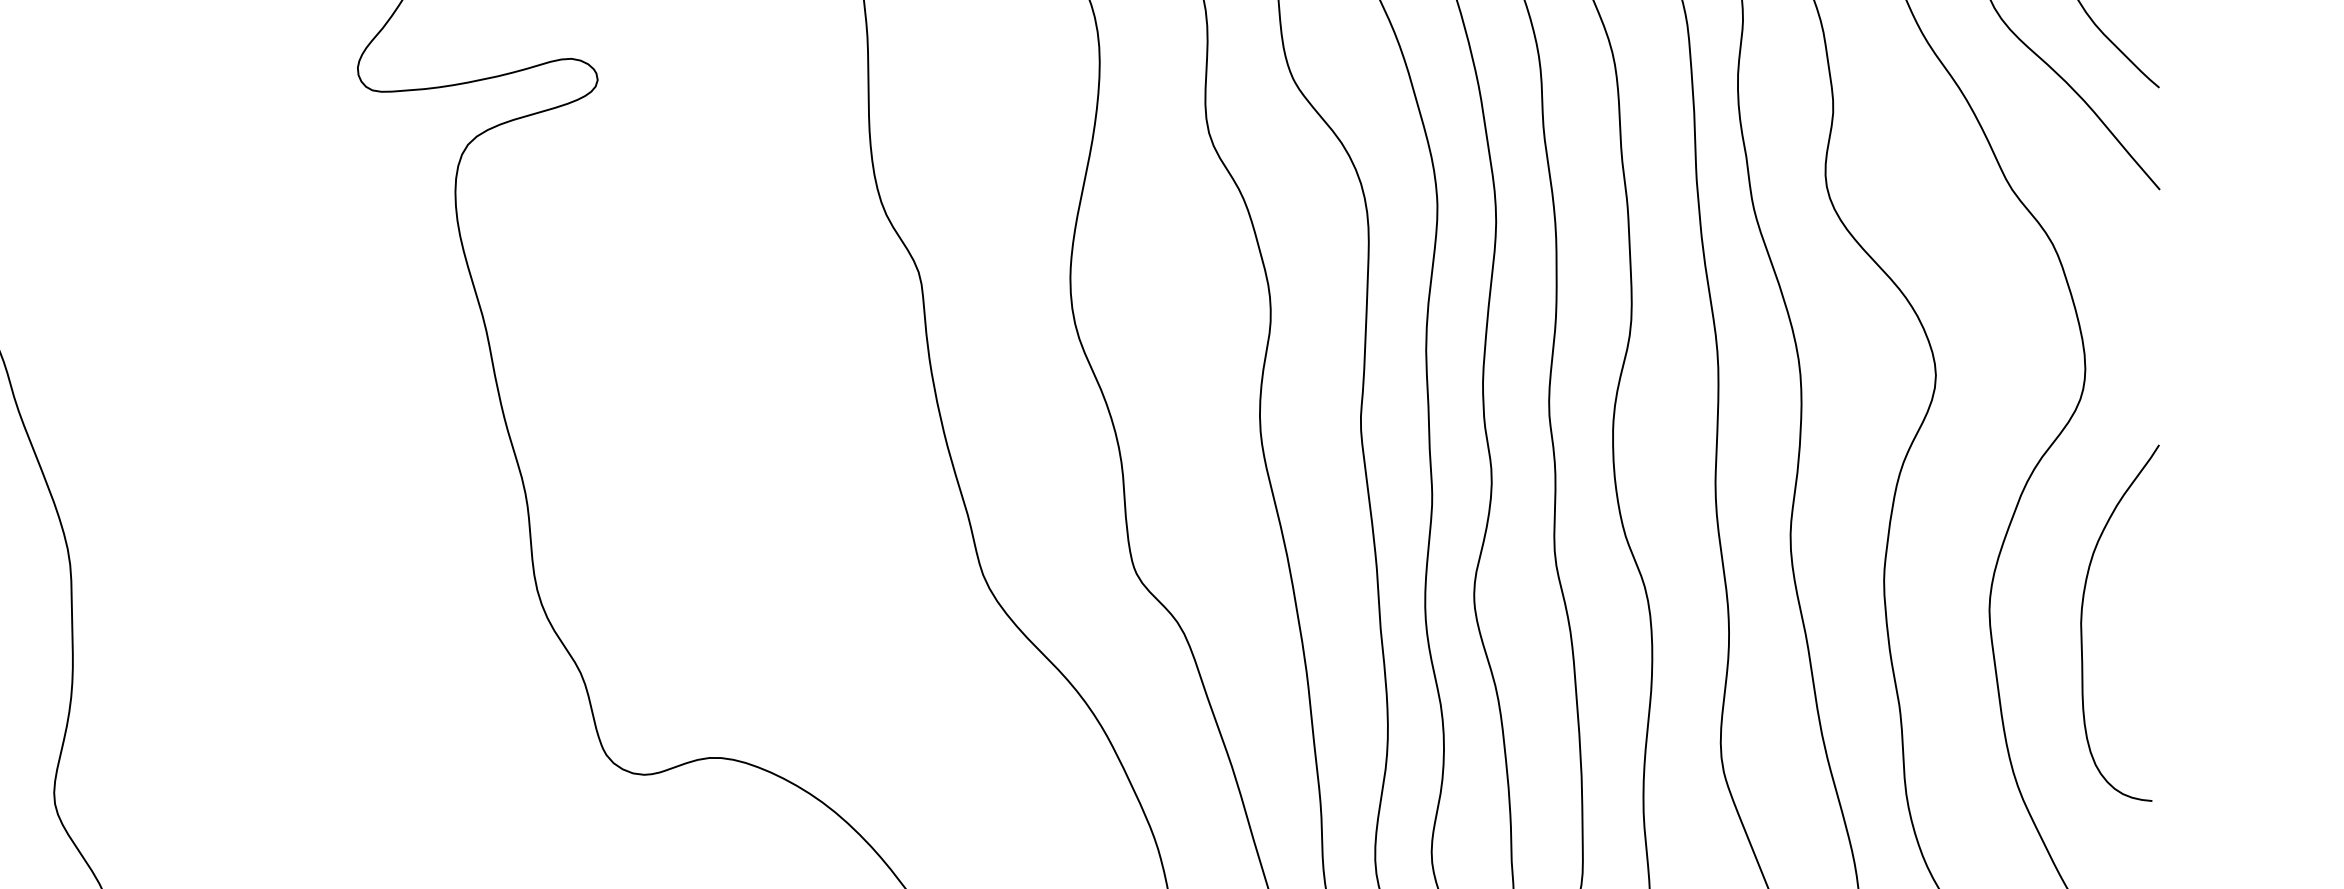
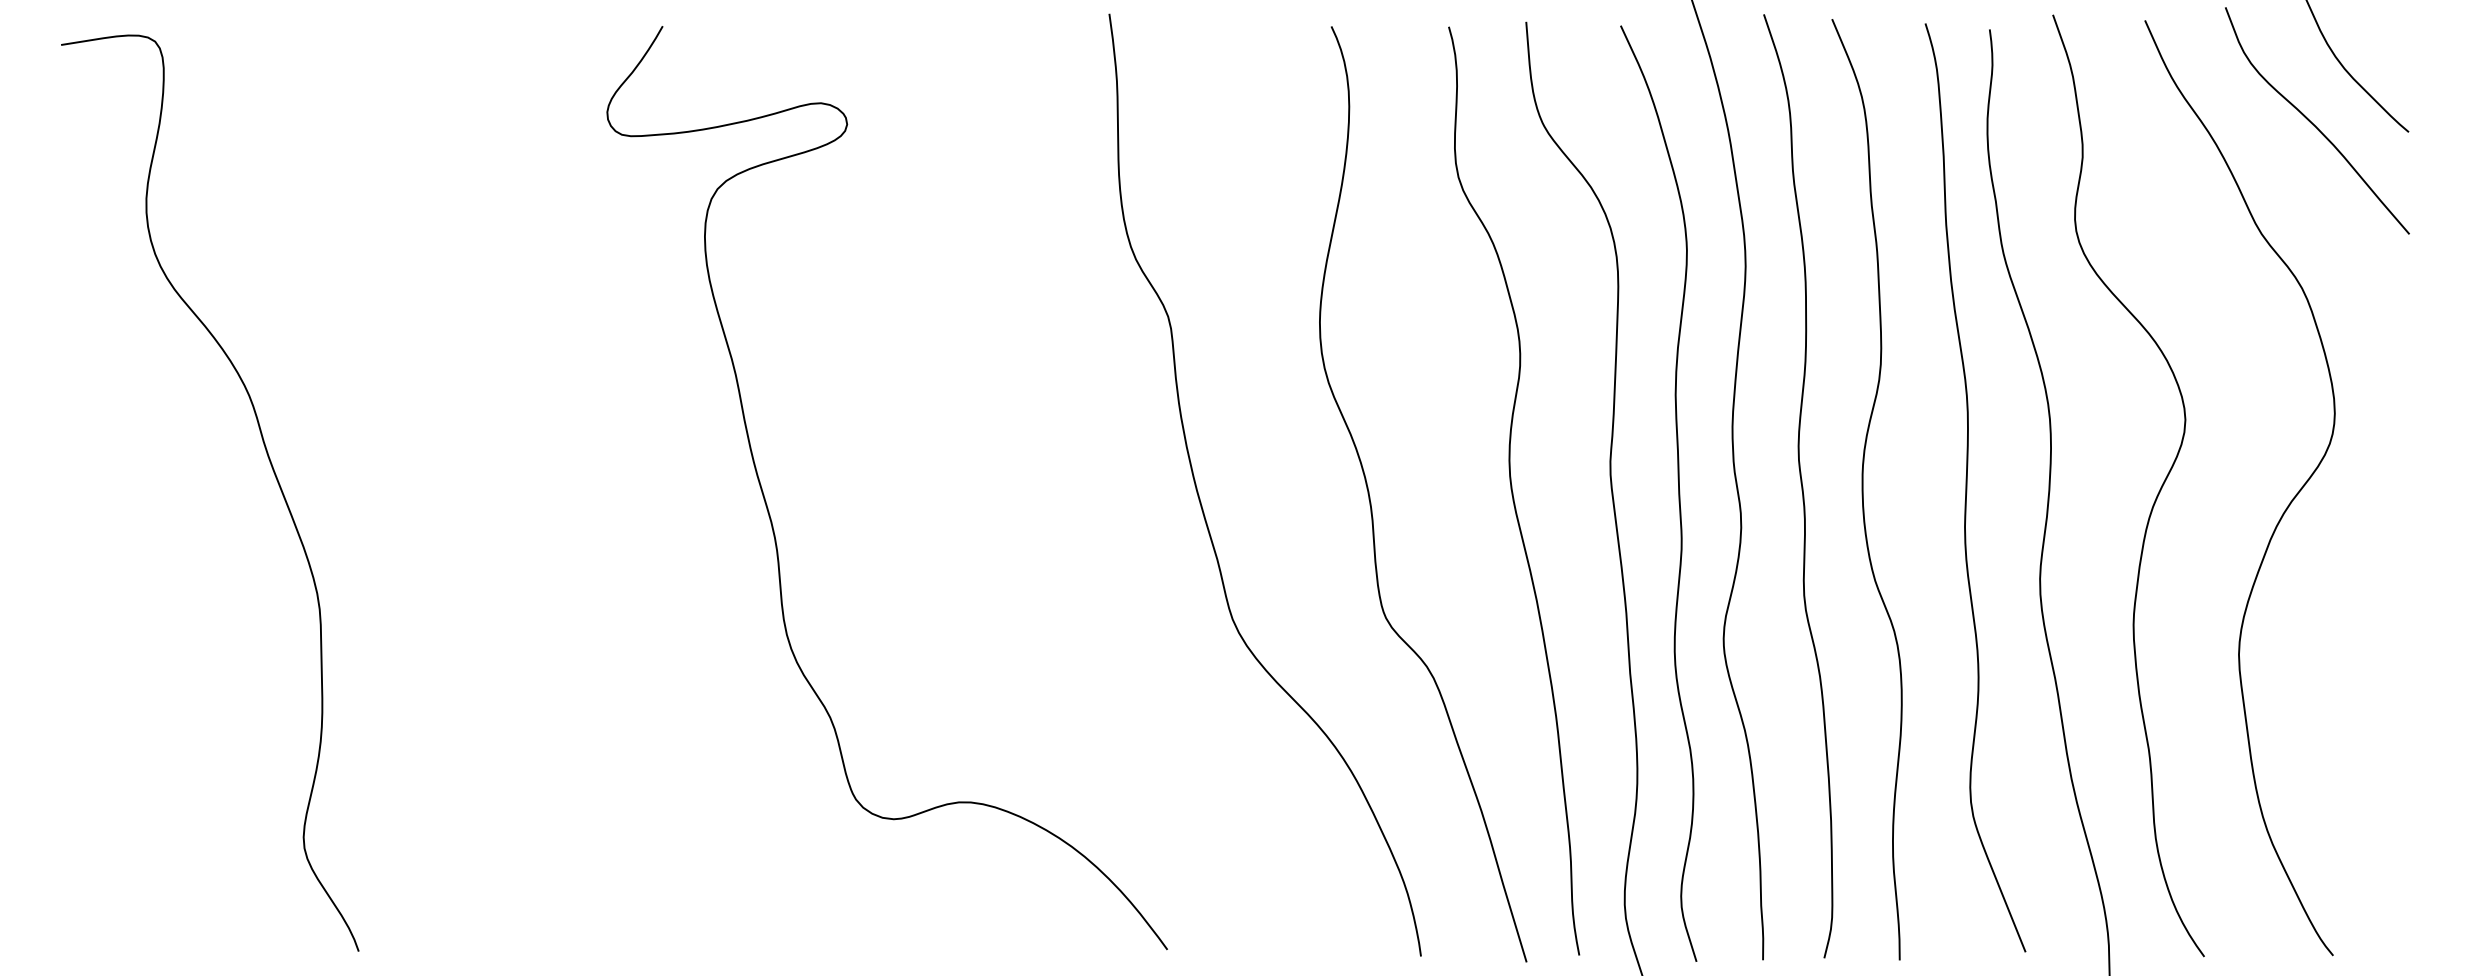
curve: (2082, 623) -> (2331, 667), removed

